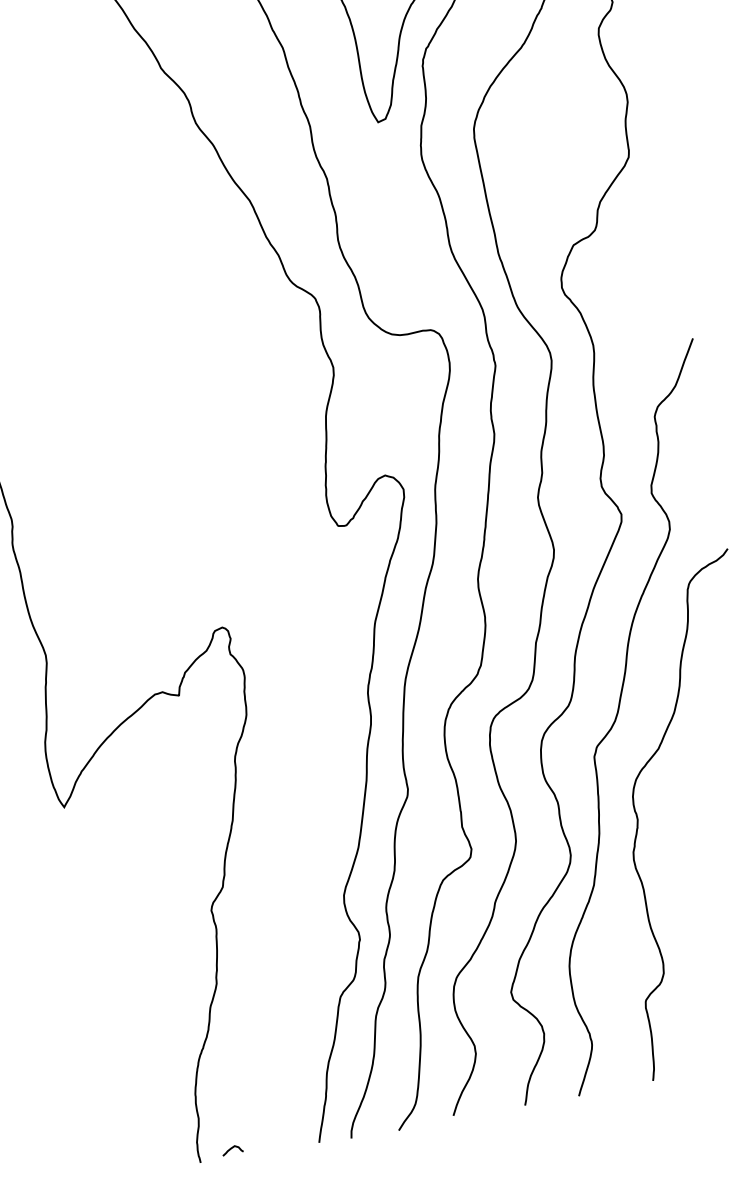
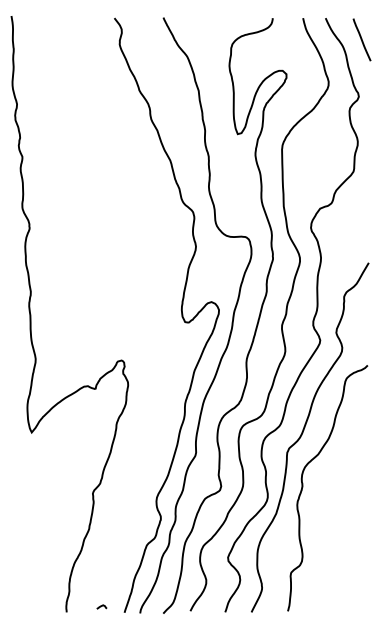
curve: (231, 1149) -> (101, 606), moved

